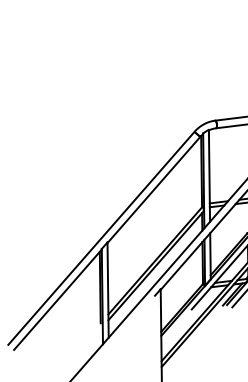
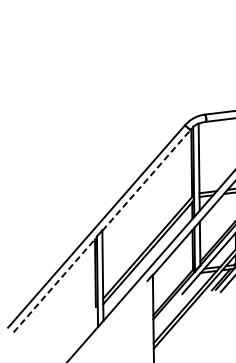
line: (154, 189) -> (146, 180), solid -> dashed
line: (58, 299) -> (55, 284), solid -> dashed

